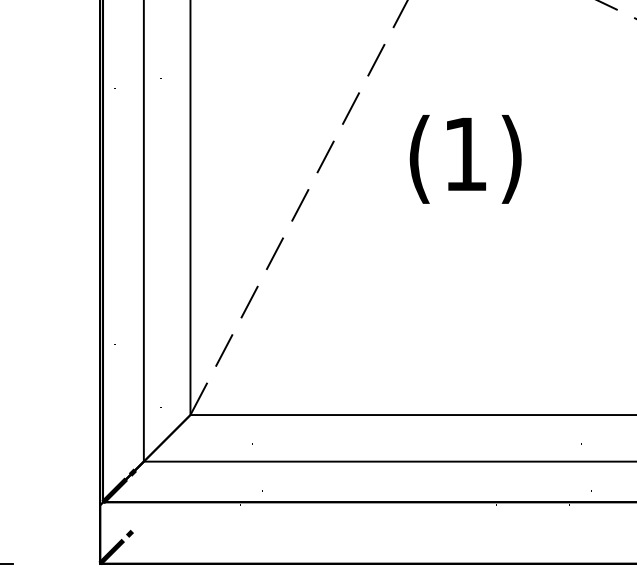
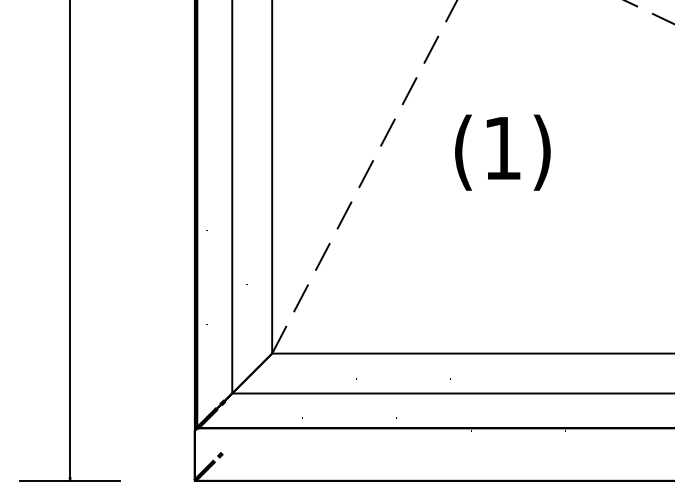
text: (465, 159) -> (502, 152), moved

